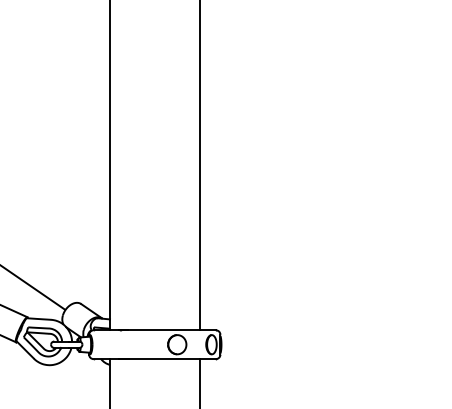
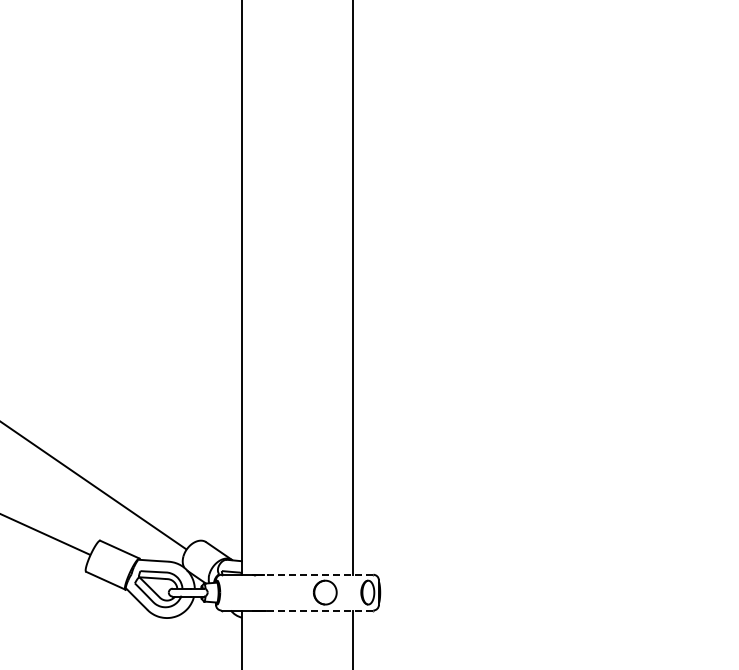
line: (171, 330) -> (318, 574), solid -> dashed
line: (172, 359) -> (319, 610), solid -> dashed

